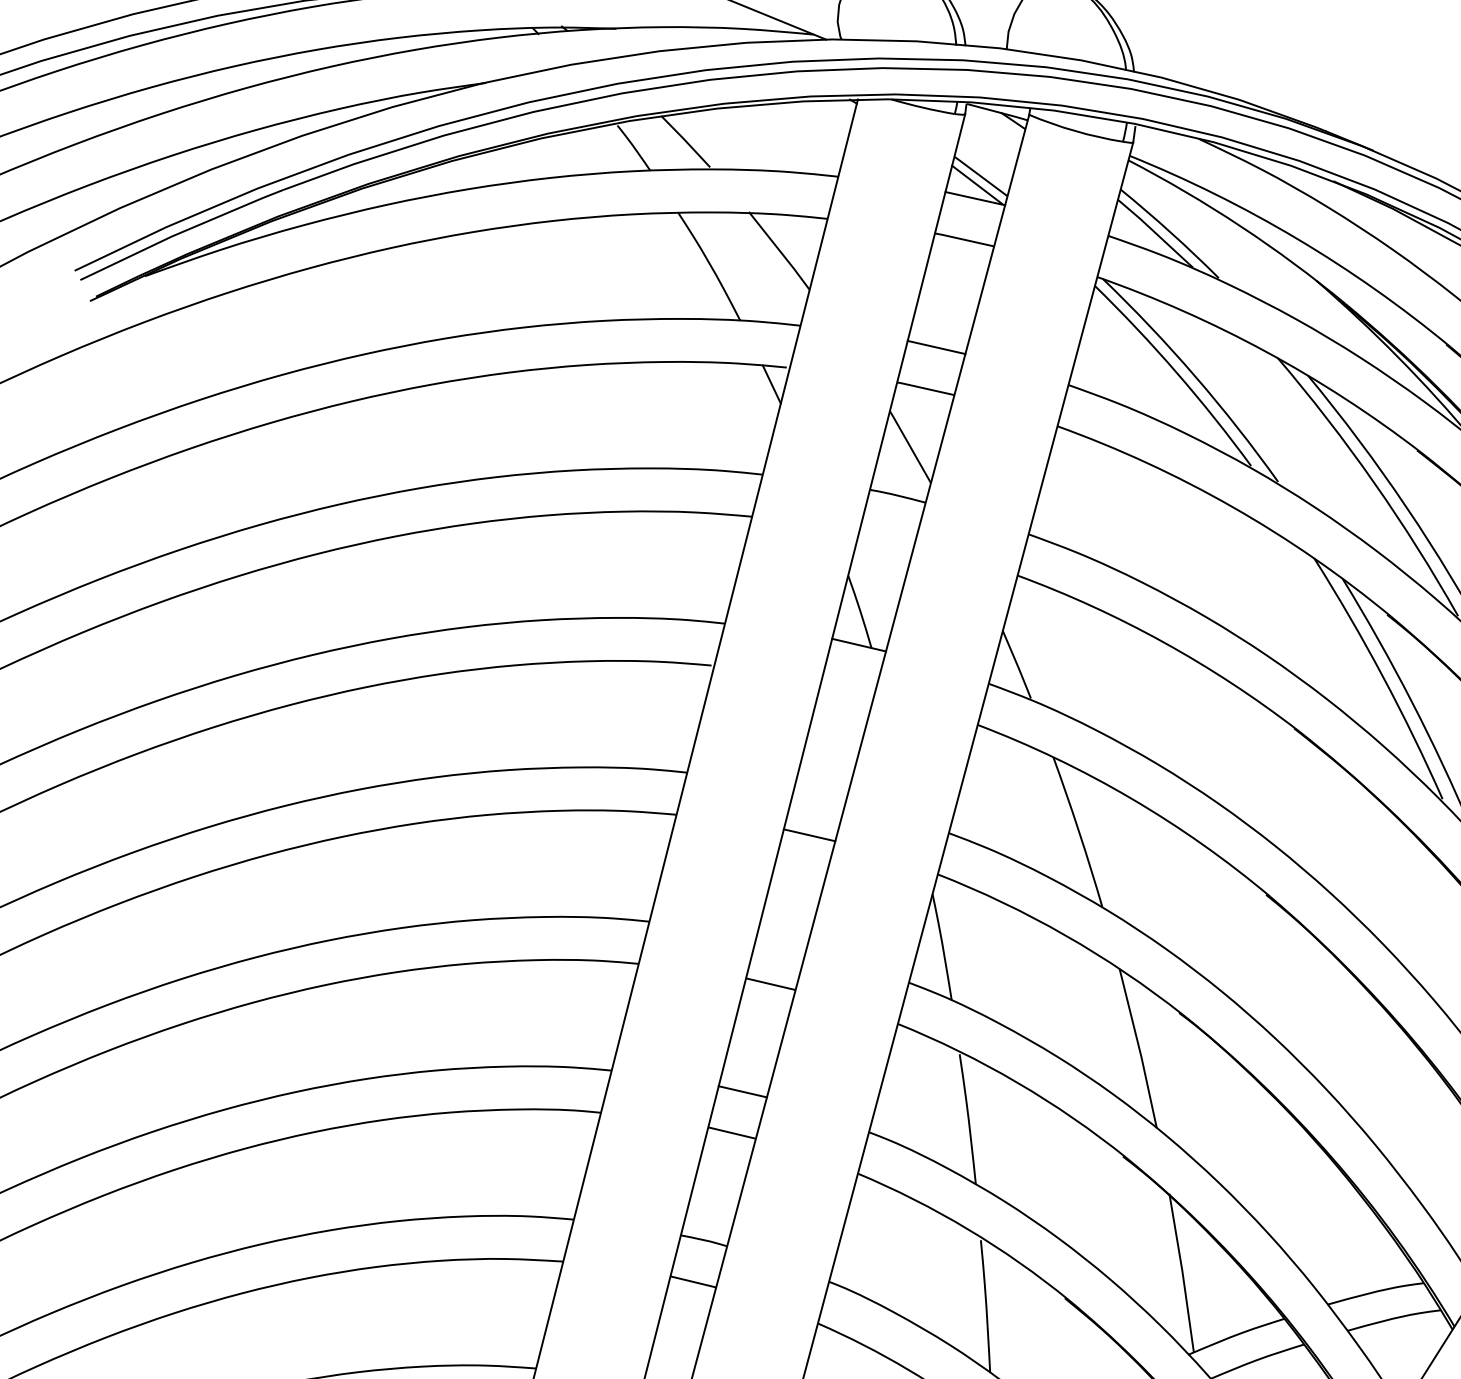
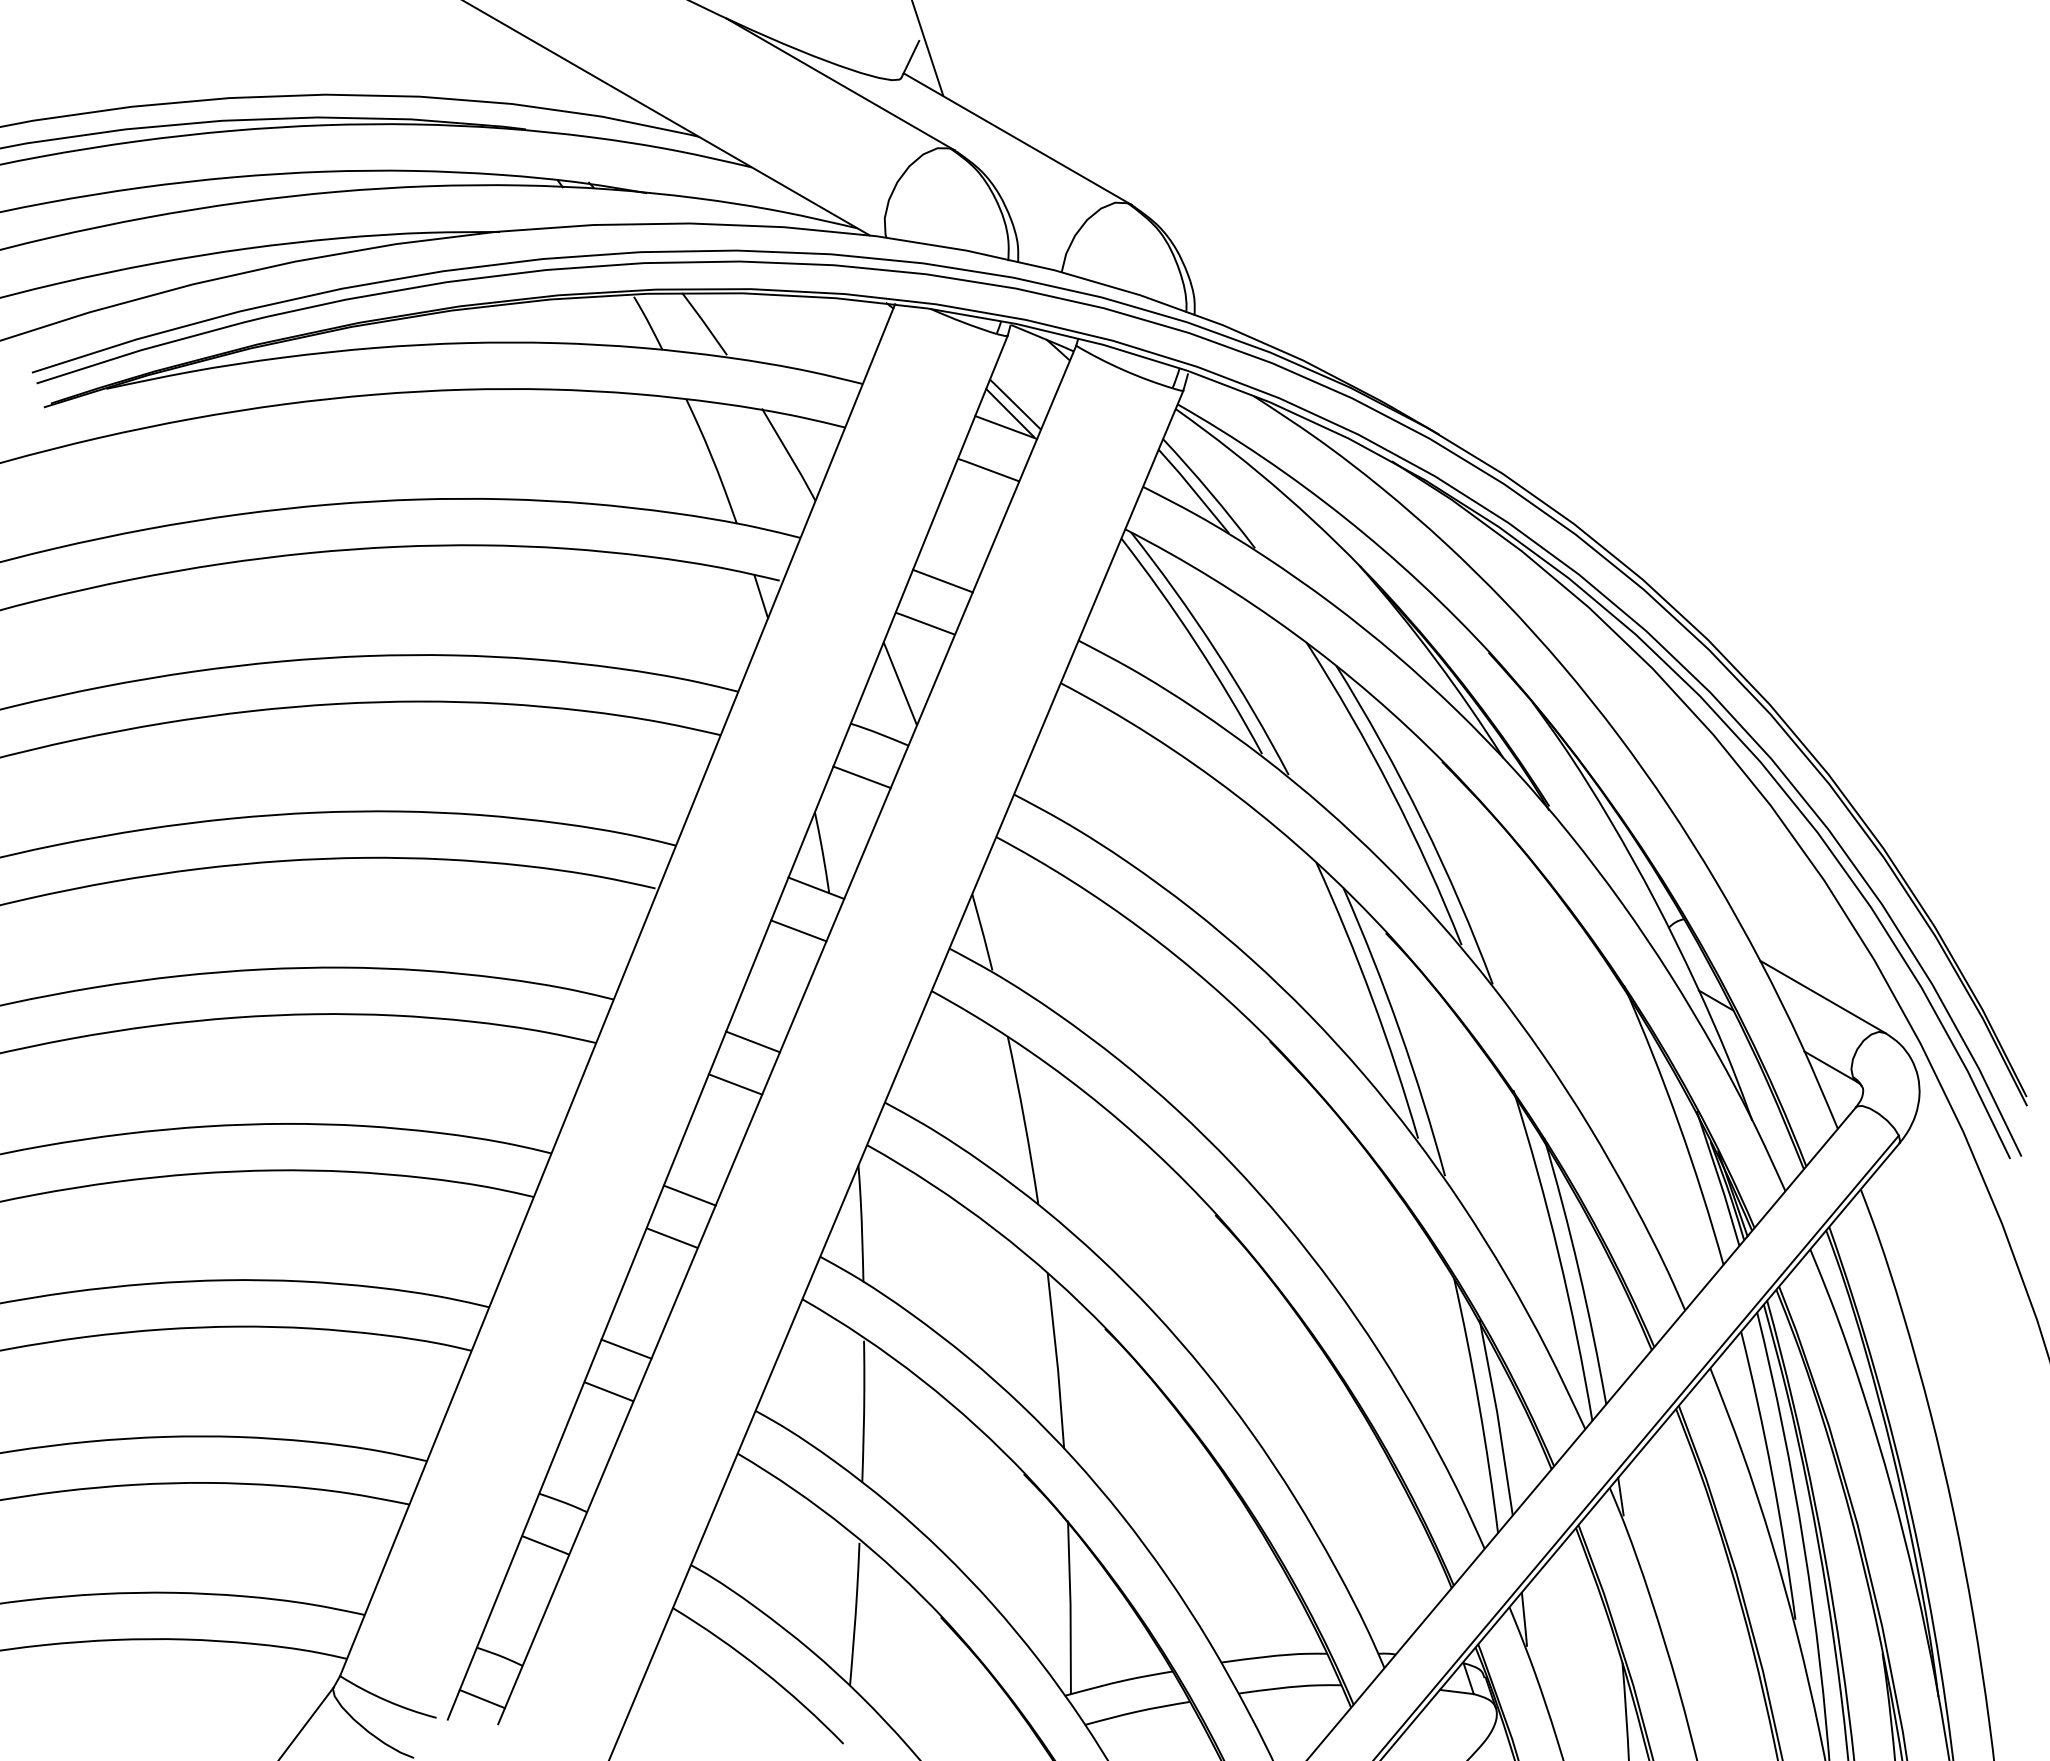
line: (886, 537) -> (861, 777), added
line: (847, 686) -> (798, 930), added
line: (819, 793) -> (752, 1041), added
line: (781, 942) -> (689, 1195), added

